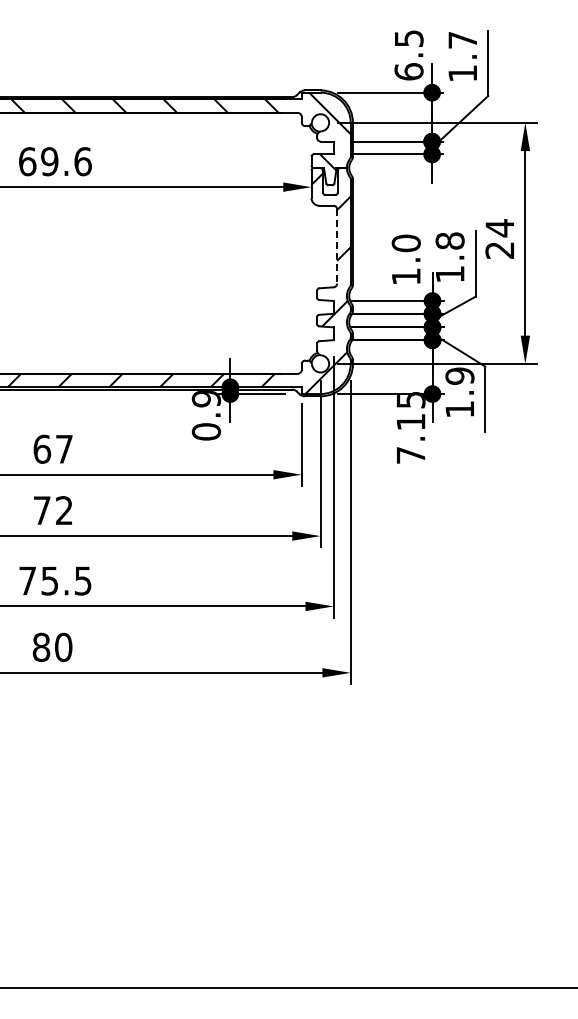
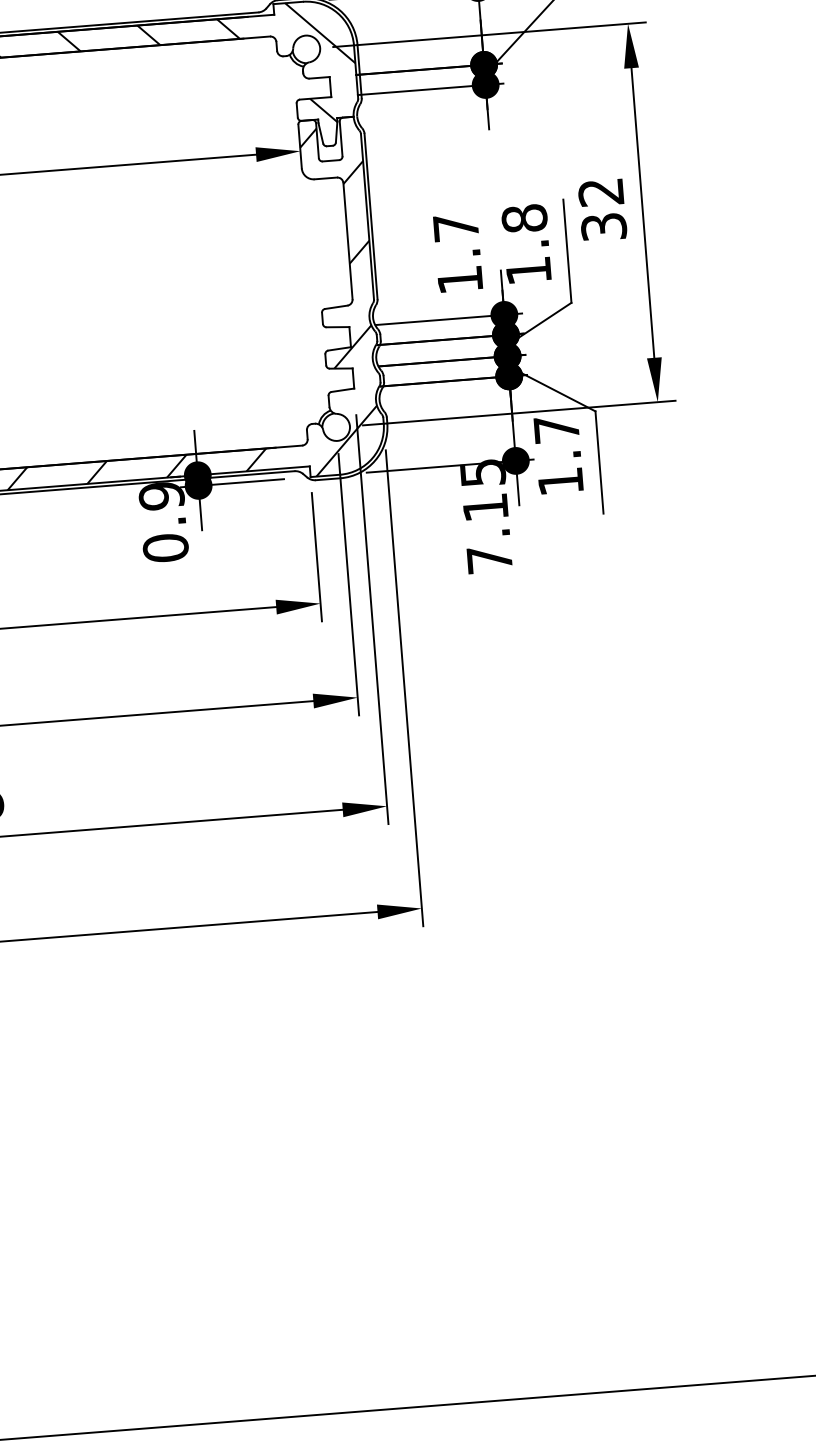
text: (499, 238) -> (601, 208), 24 -> 32
text: (405, 243) -> (454, 227), 1.0 -> 1.7
line: (337, 247) -> (348, 242), dashed -> solid
text: (459, 375) -> (555, 428), 1.9 -> 1.7

